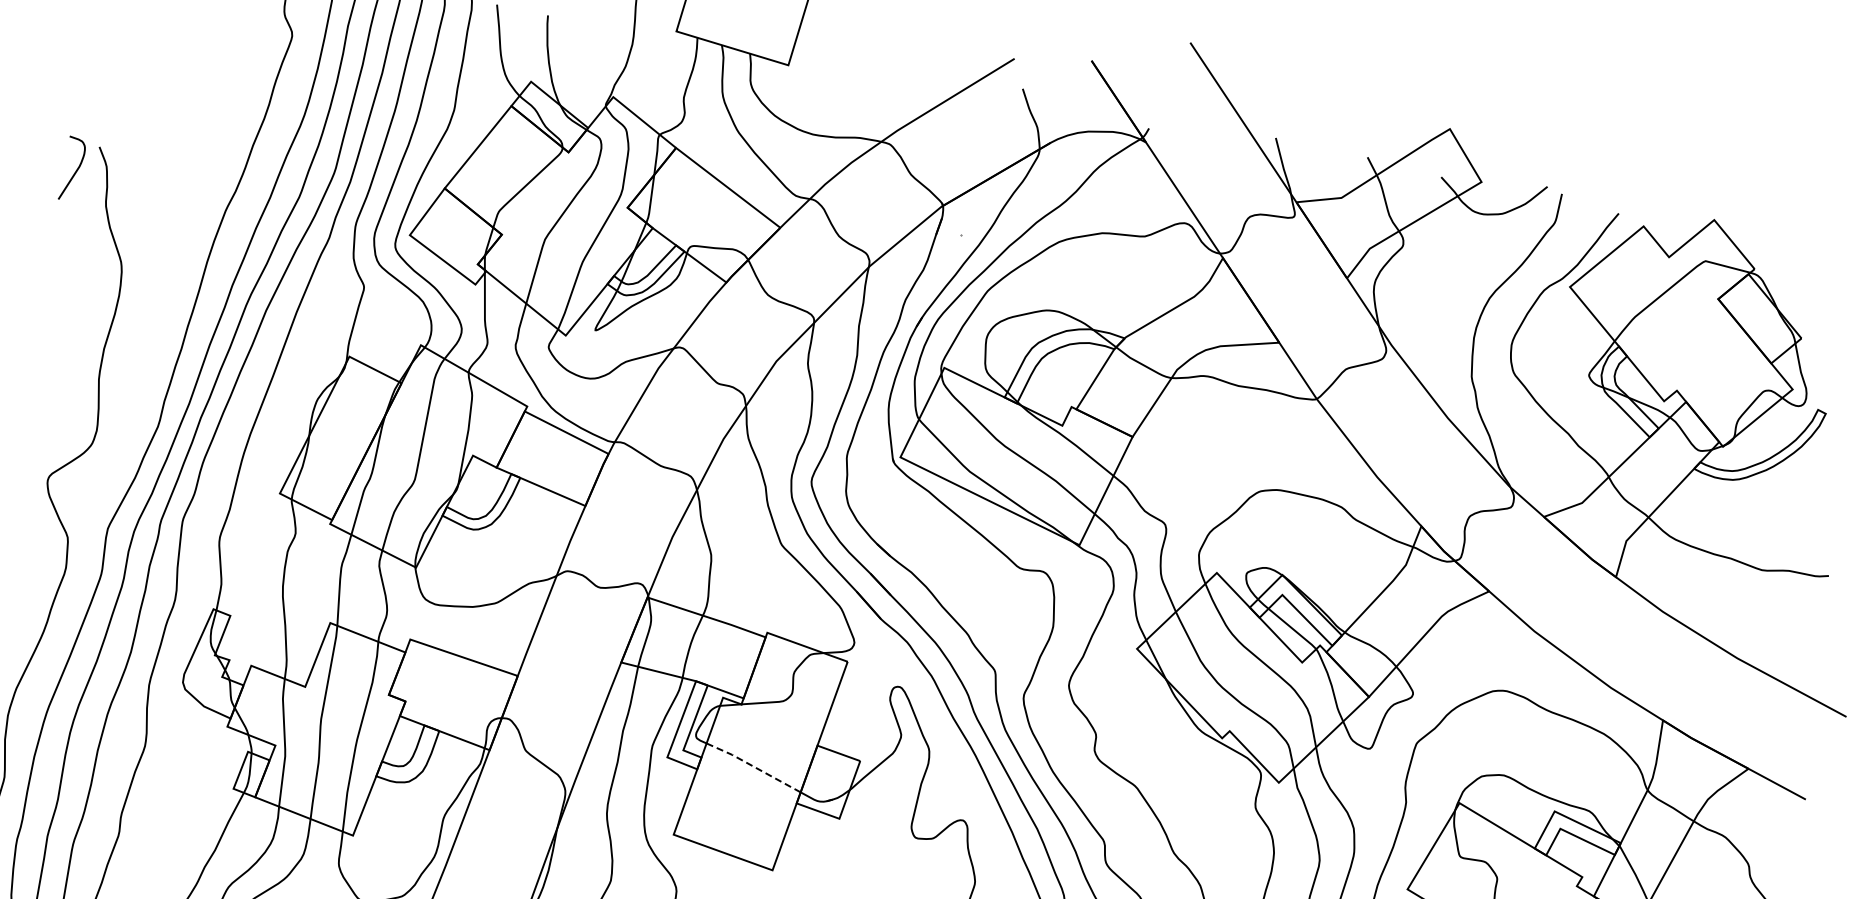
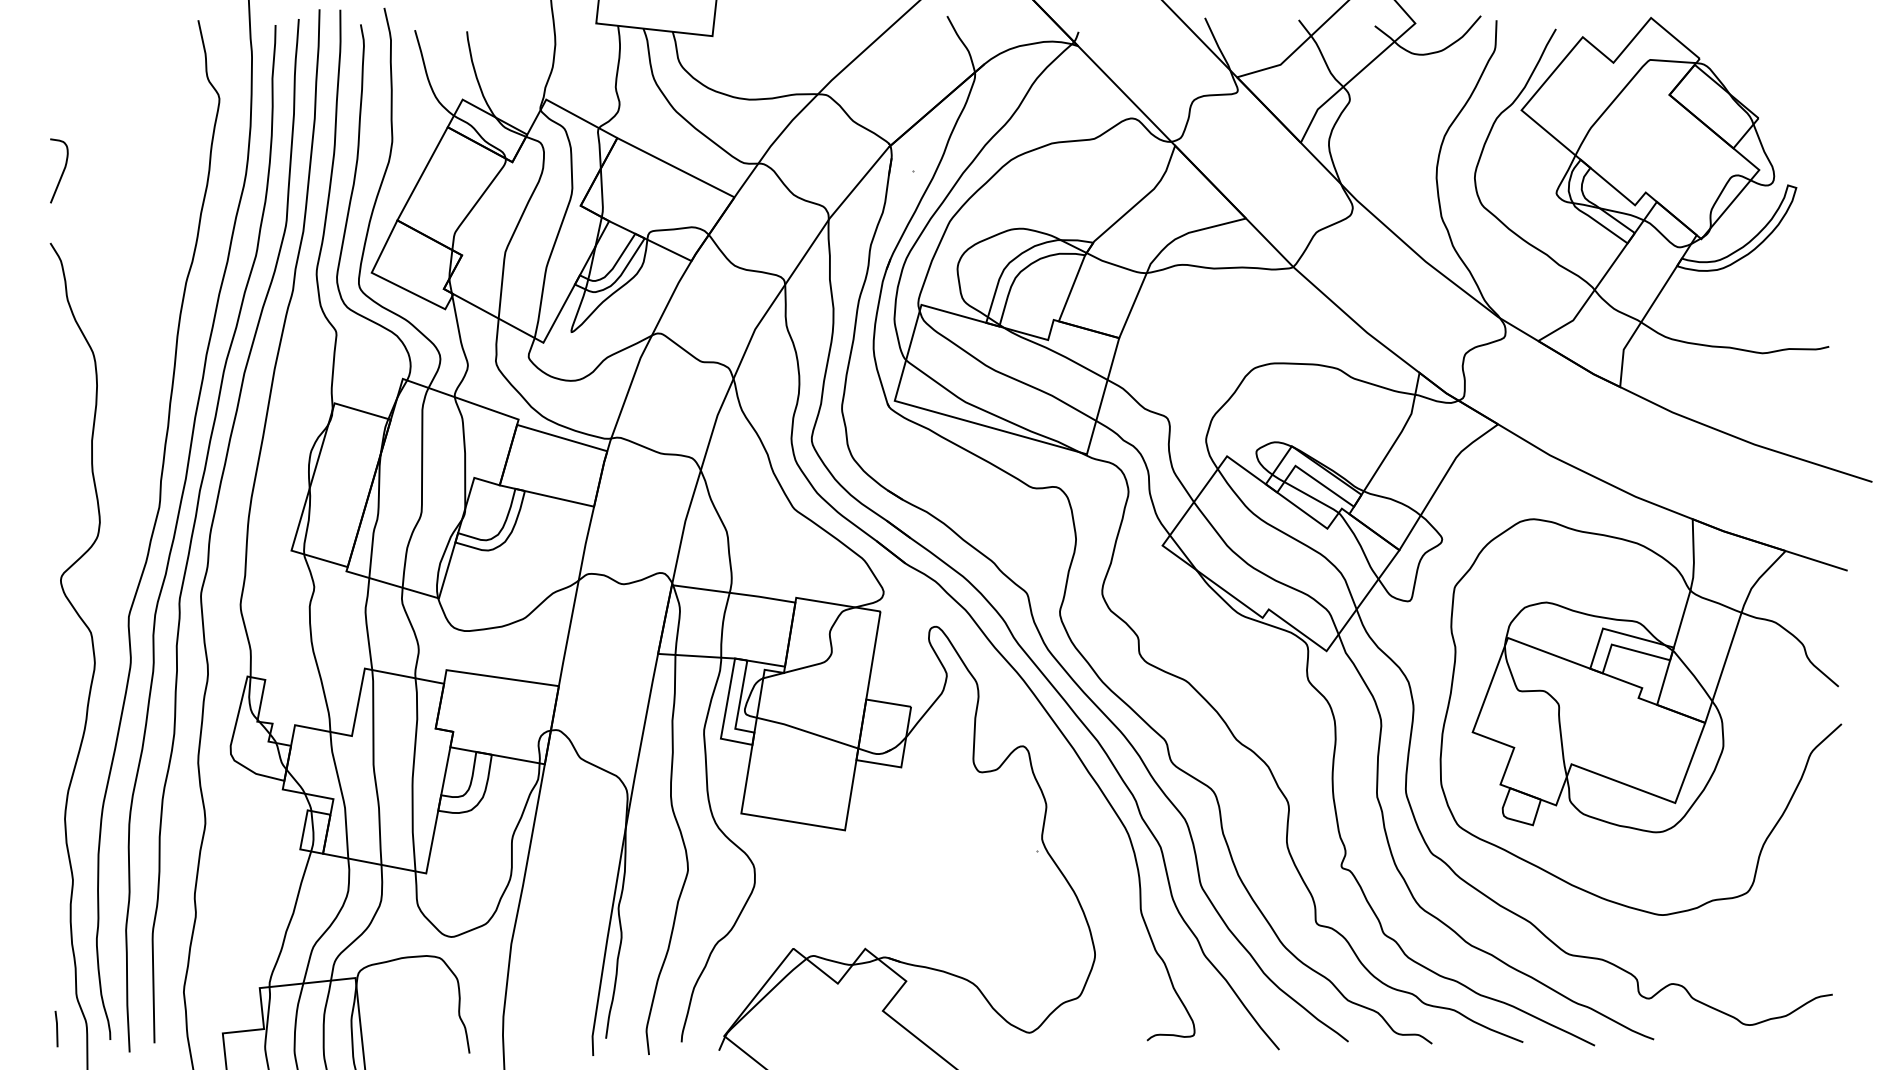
curve: (75, 170) -> (62, 171), moved
line: (752, 766) -> (806, 731), dashed -> solid

